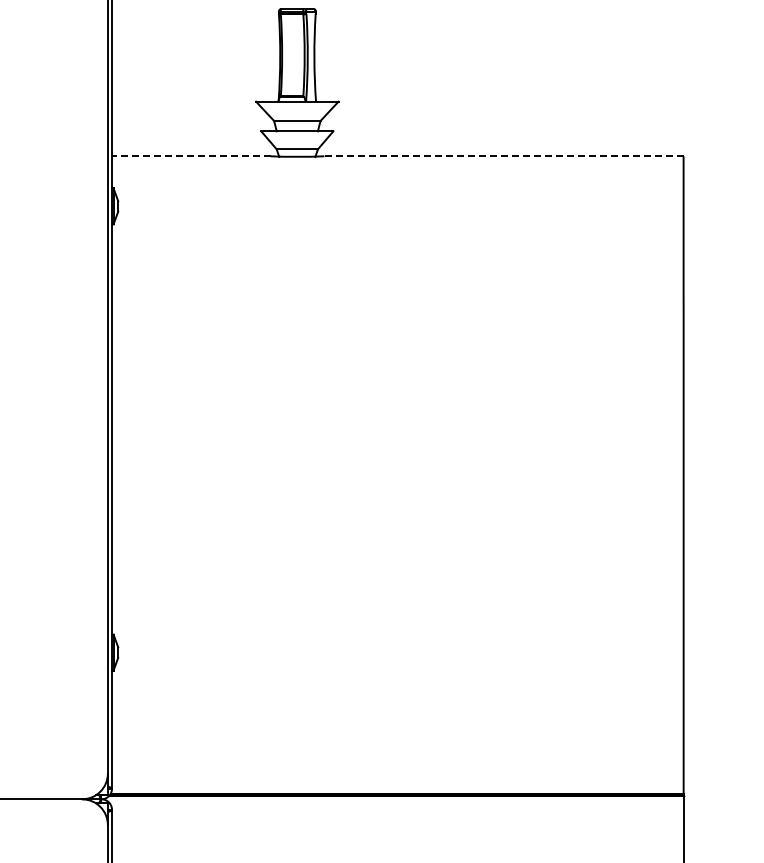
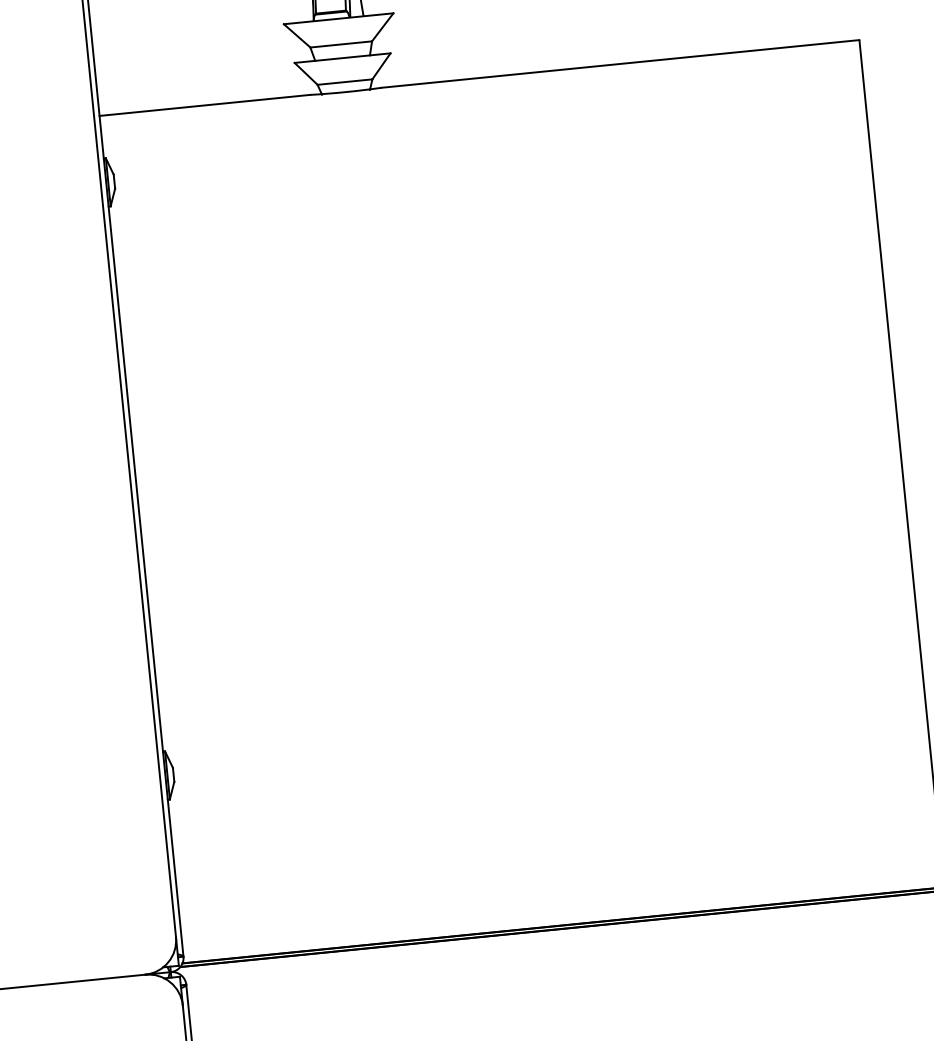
line: (190, 156) -> (203, 105), dashed -> solid
line: (503, 156) -> (620, 64), dashed -> solid

